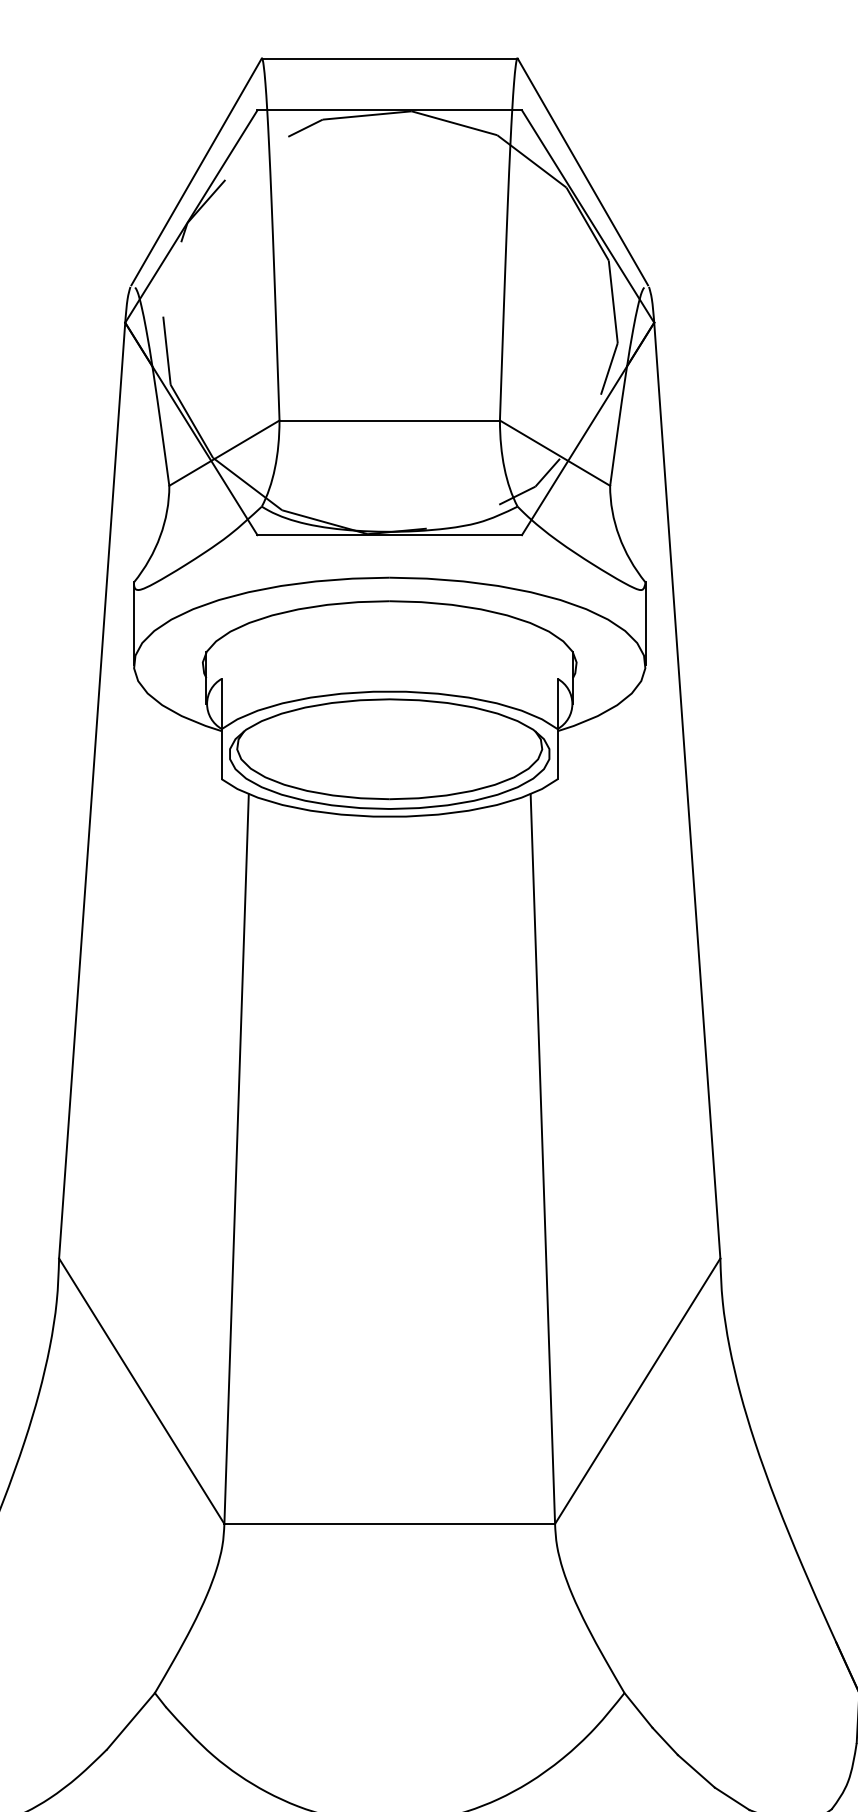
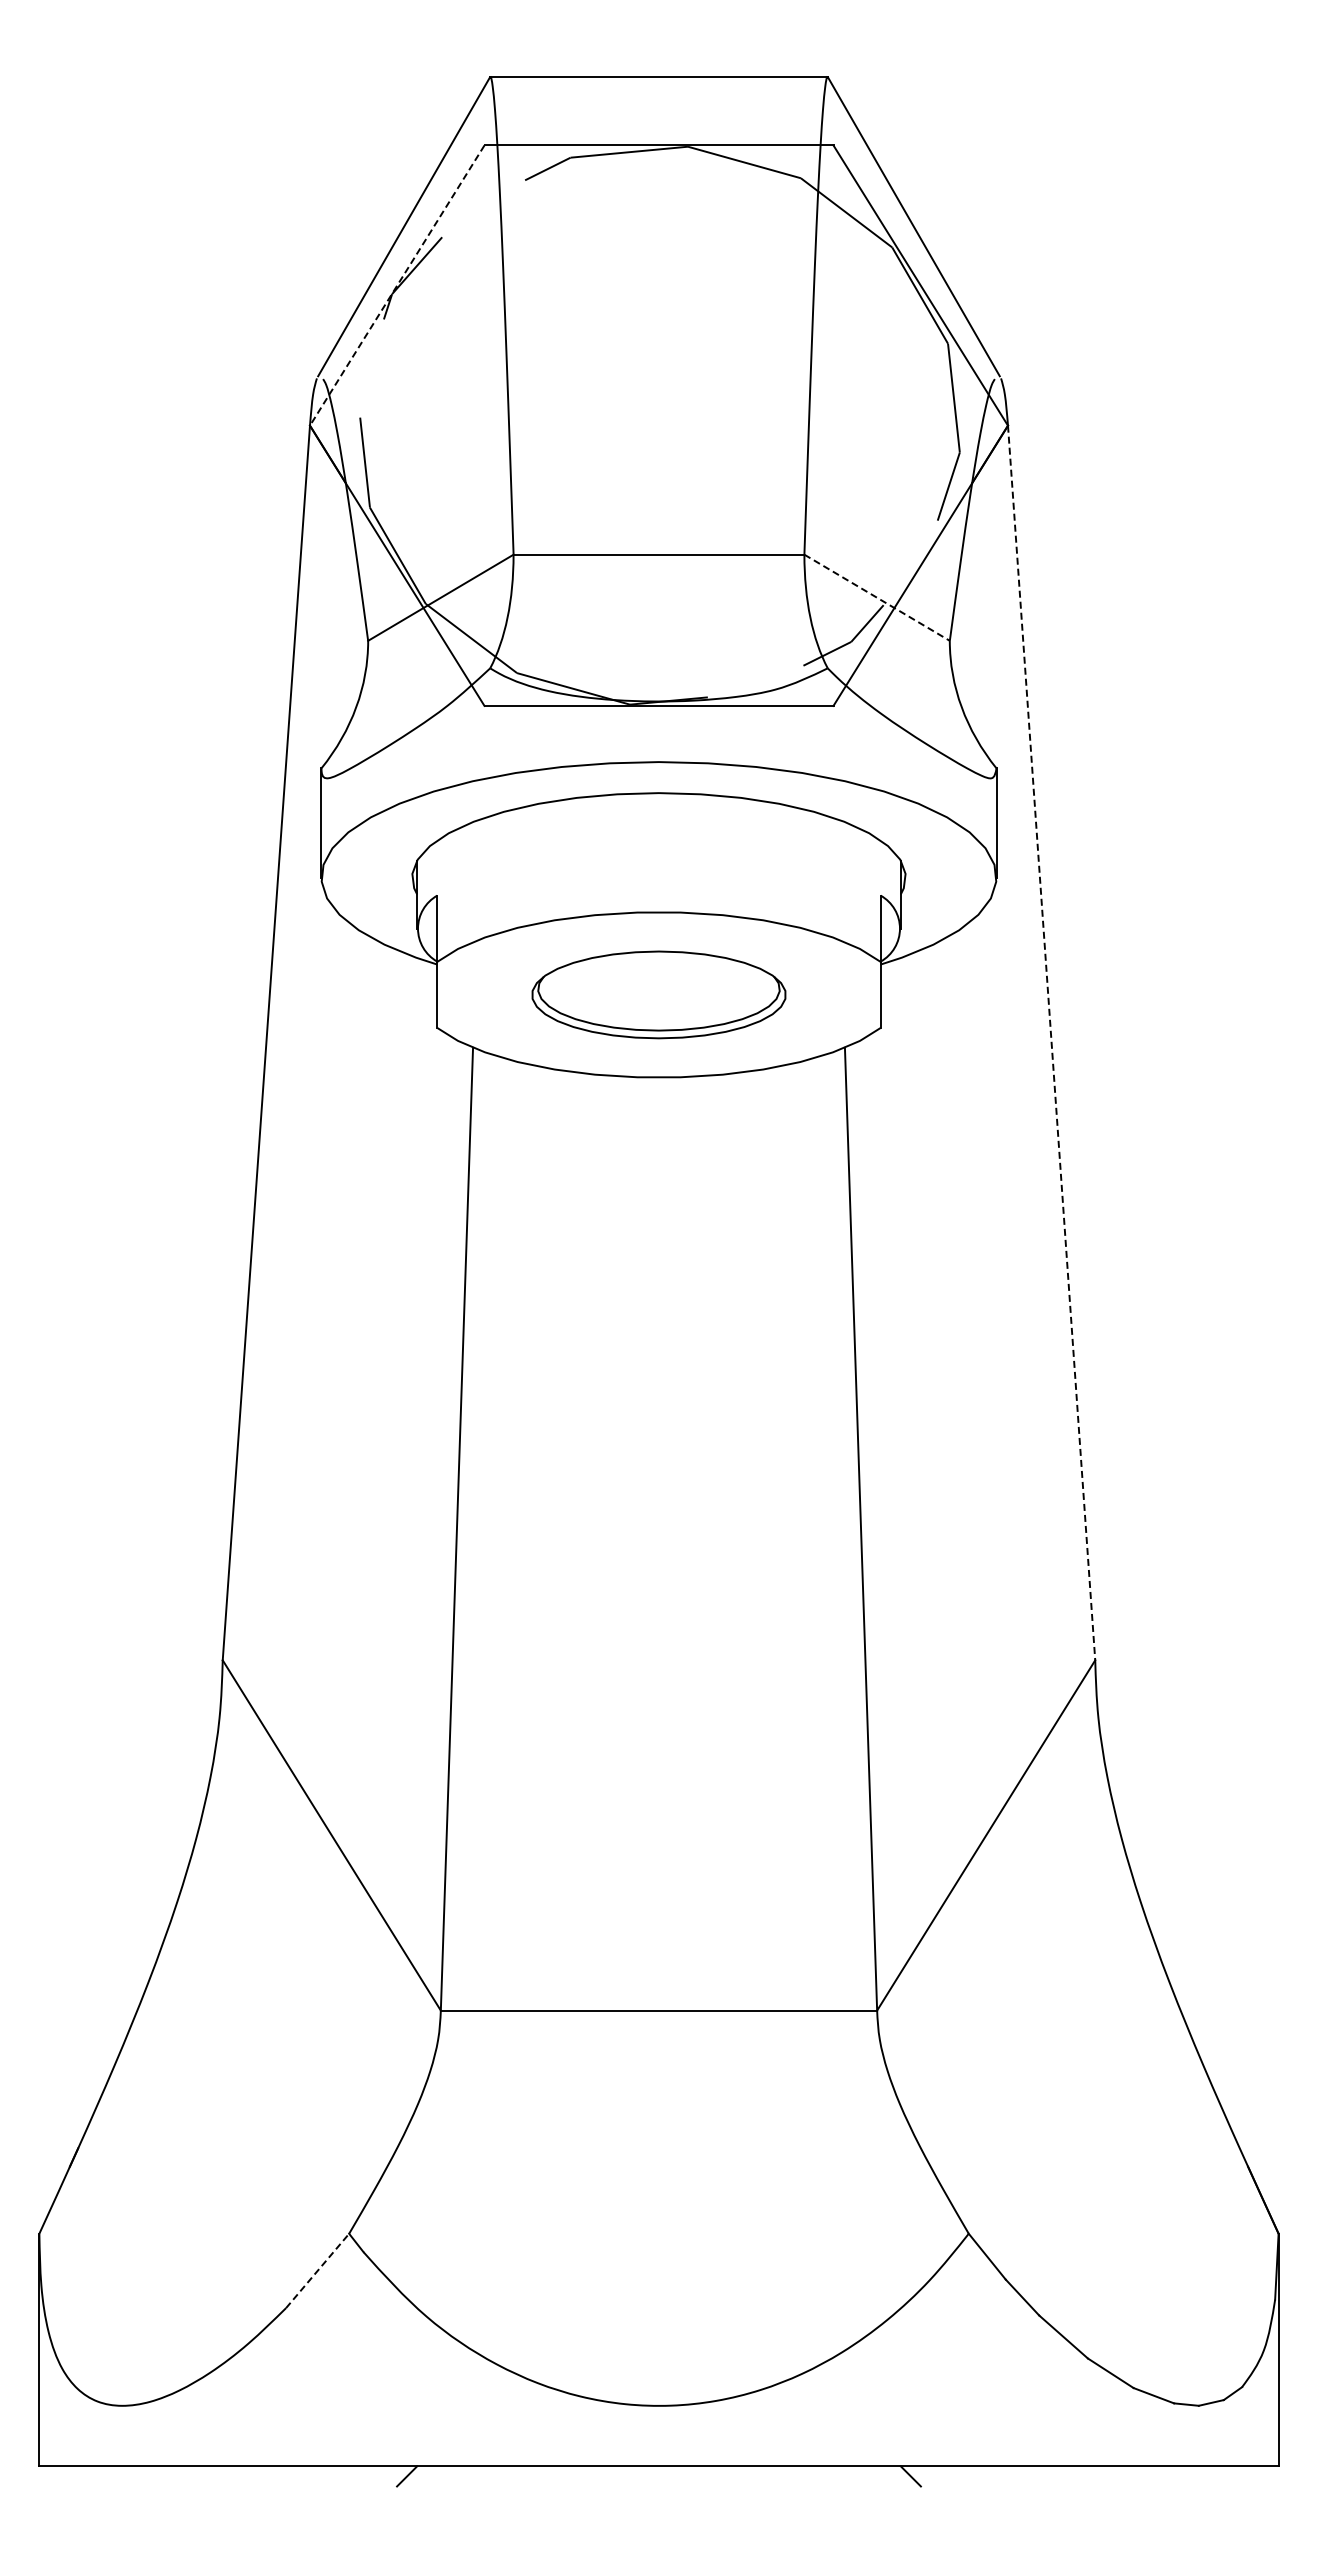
line: (190, 216) -> (396, 285), solid -> dashed
line: (555, 452) -> (877, 597), solid -> dashed
part: (389, 753) -> (658, 994), size x0.6
line: (687, 790) -> (1051, 1043), solid -> dashed
line: (130, 1720) -> (317, 2270), solid -> dashed

